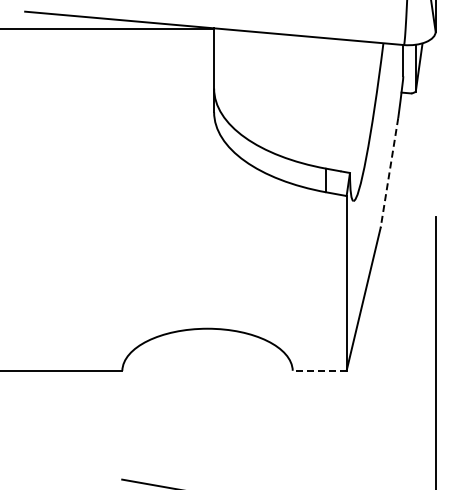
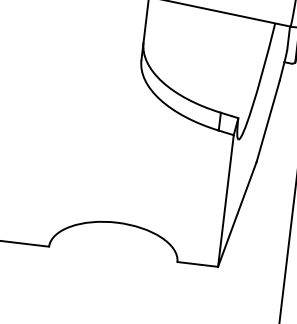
line: (389, 173) -> (268, 122), dashed -> solid
line: (319, 370) -> (197, 264), dashed -> solid

